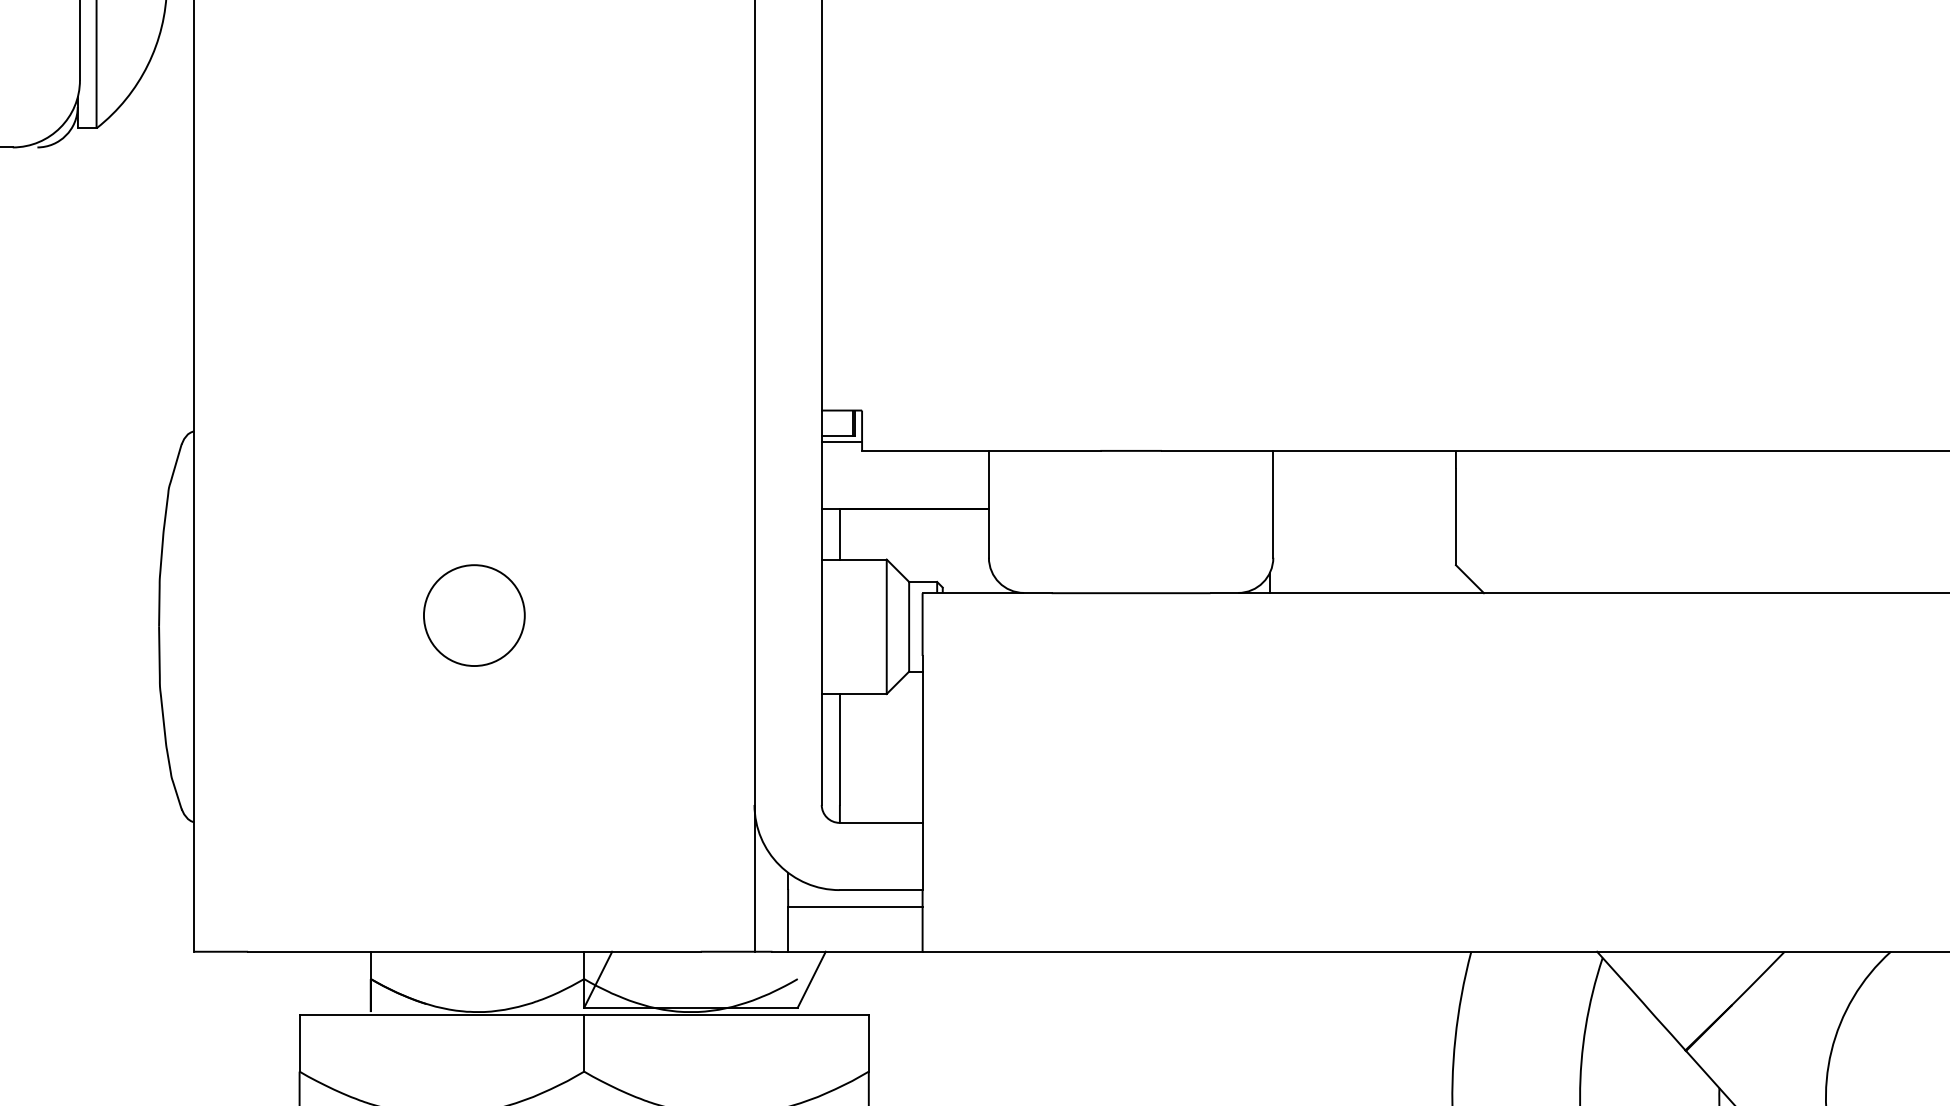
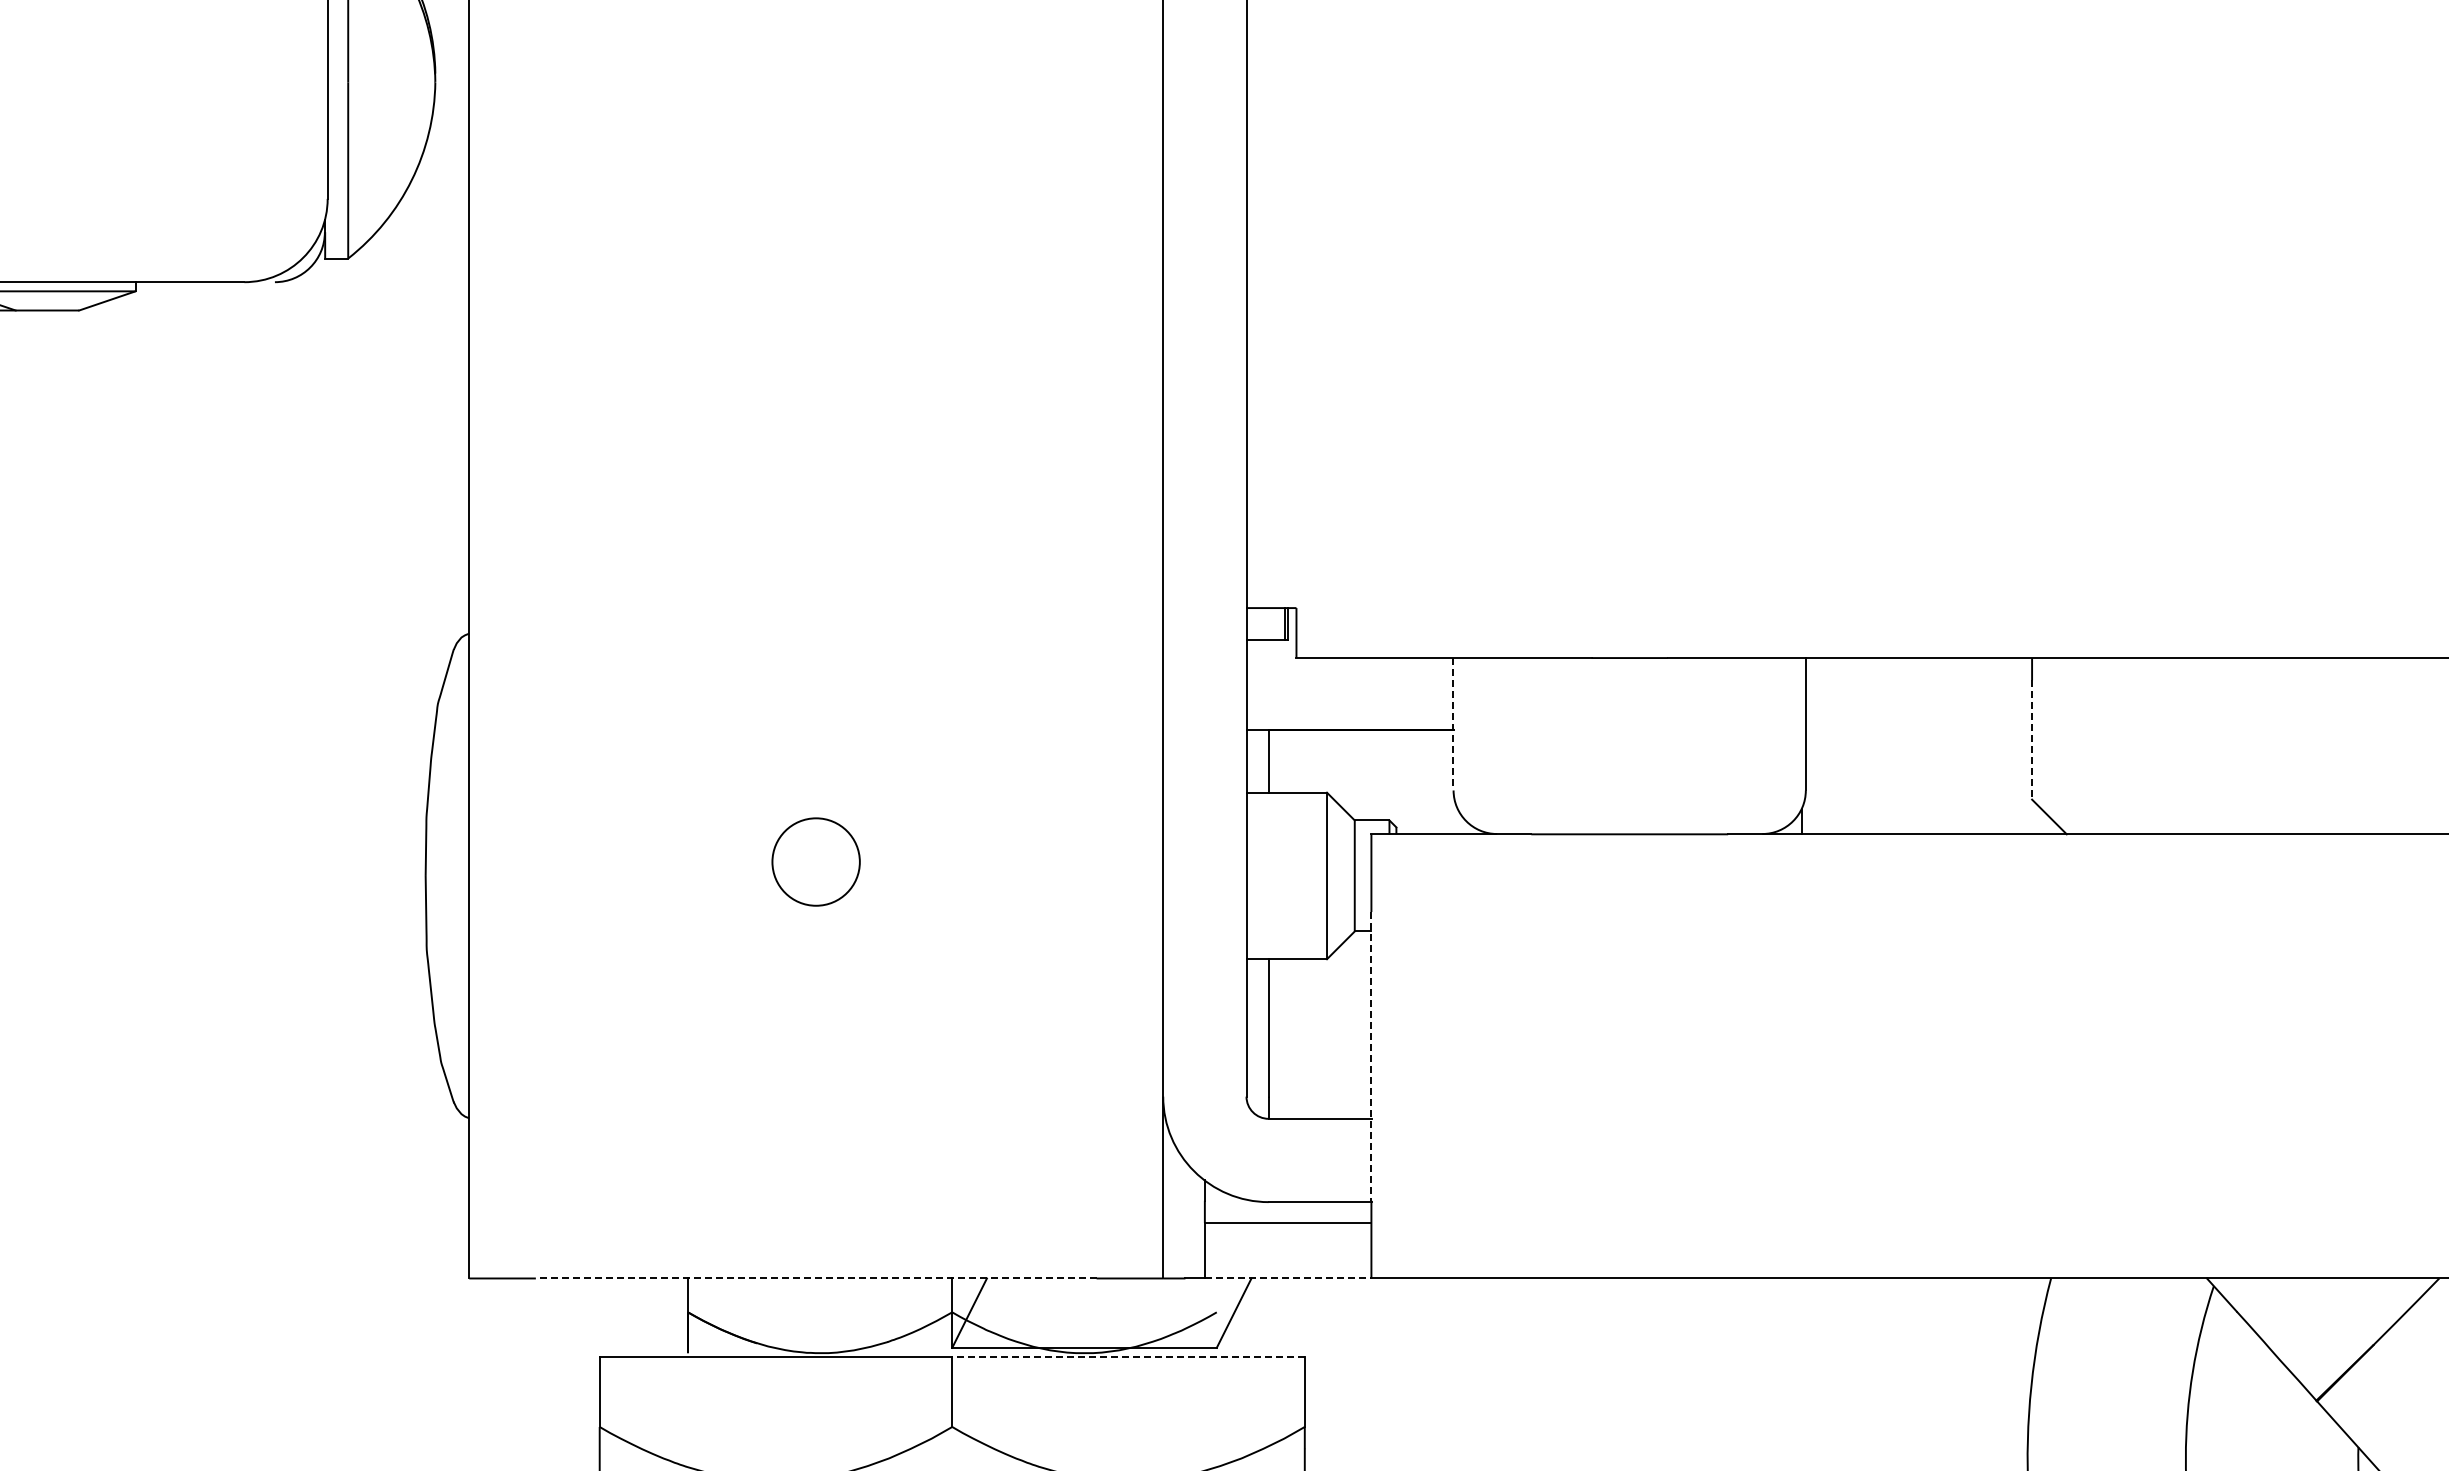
line: (841, 441) -> (1271, 646), removed
line: (988, 504) -> (1453, 724), solid -> dashed
line: (1456, 516) -> (2032, 739), solid -> dashed
circle: (473, 615) -> (815, 861), size x0.7
line: (922, 772) -> (1371, 1056), solid -> dashed
line: (473, 951) -> (815, 1278), solid -> dashed
line: (855, 951) -> (1288, 1278), solid -> dashed
line: (726, 1014) -> (1128, 1356), solid -> dashed

